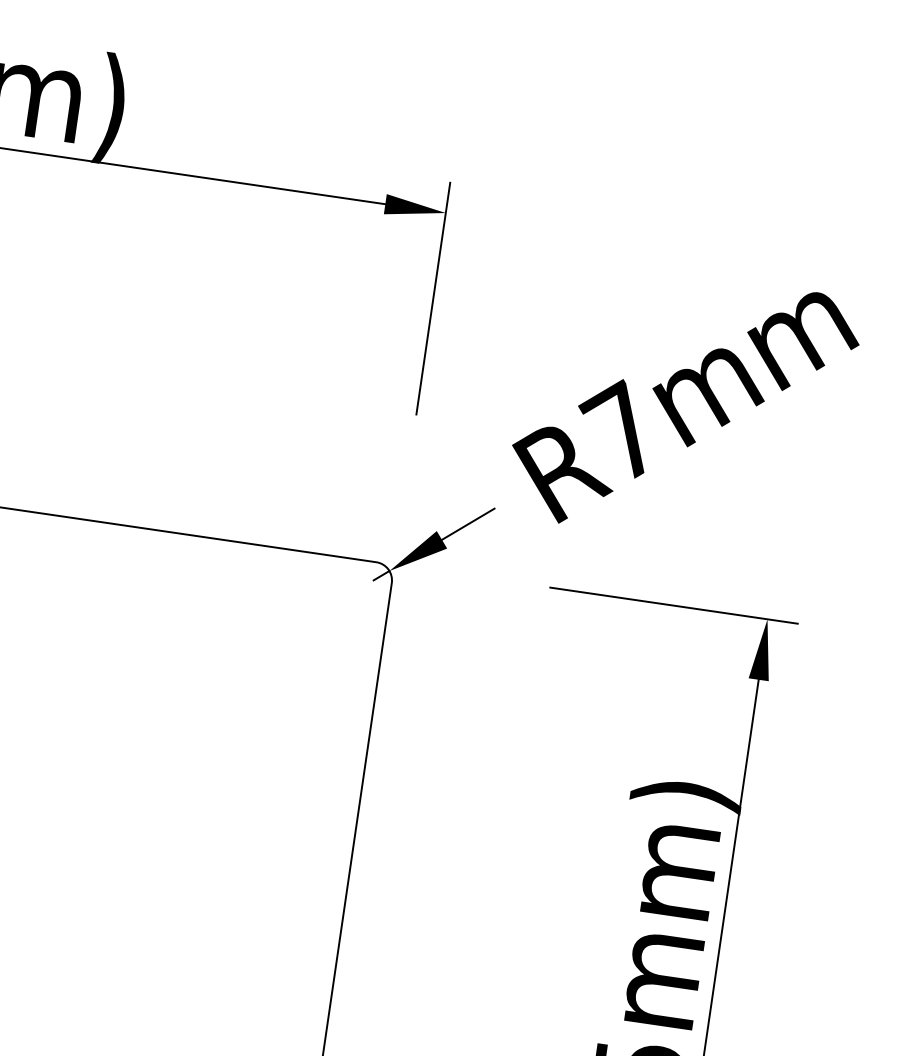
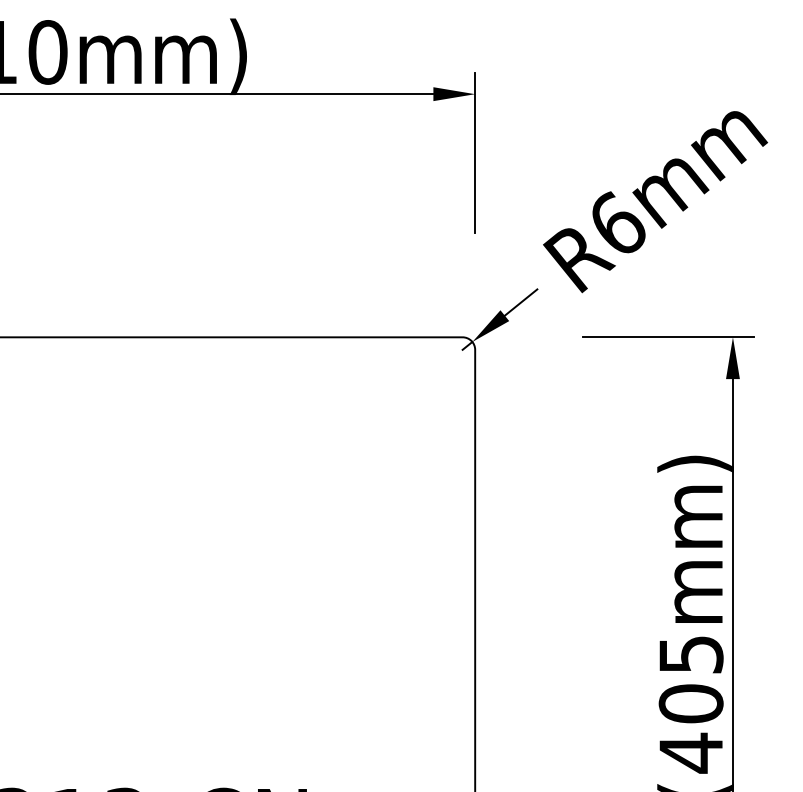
text: (620, 428) -> (614, 222), R7mm -> R6mm

